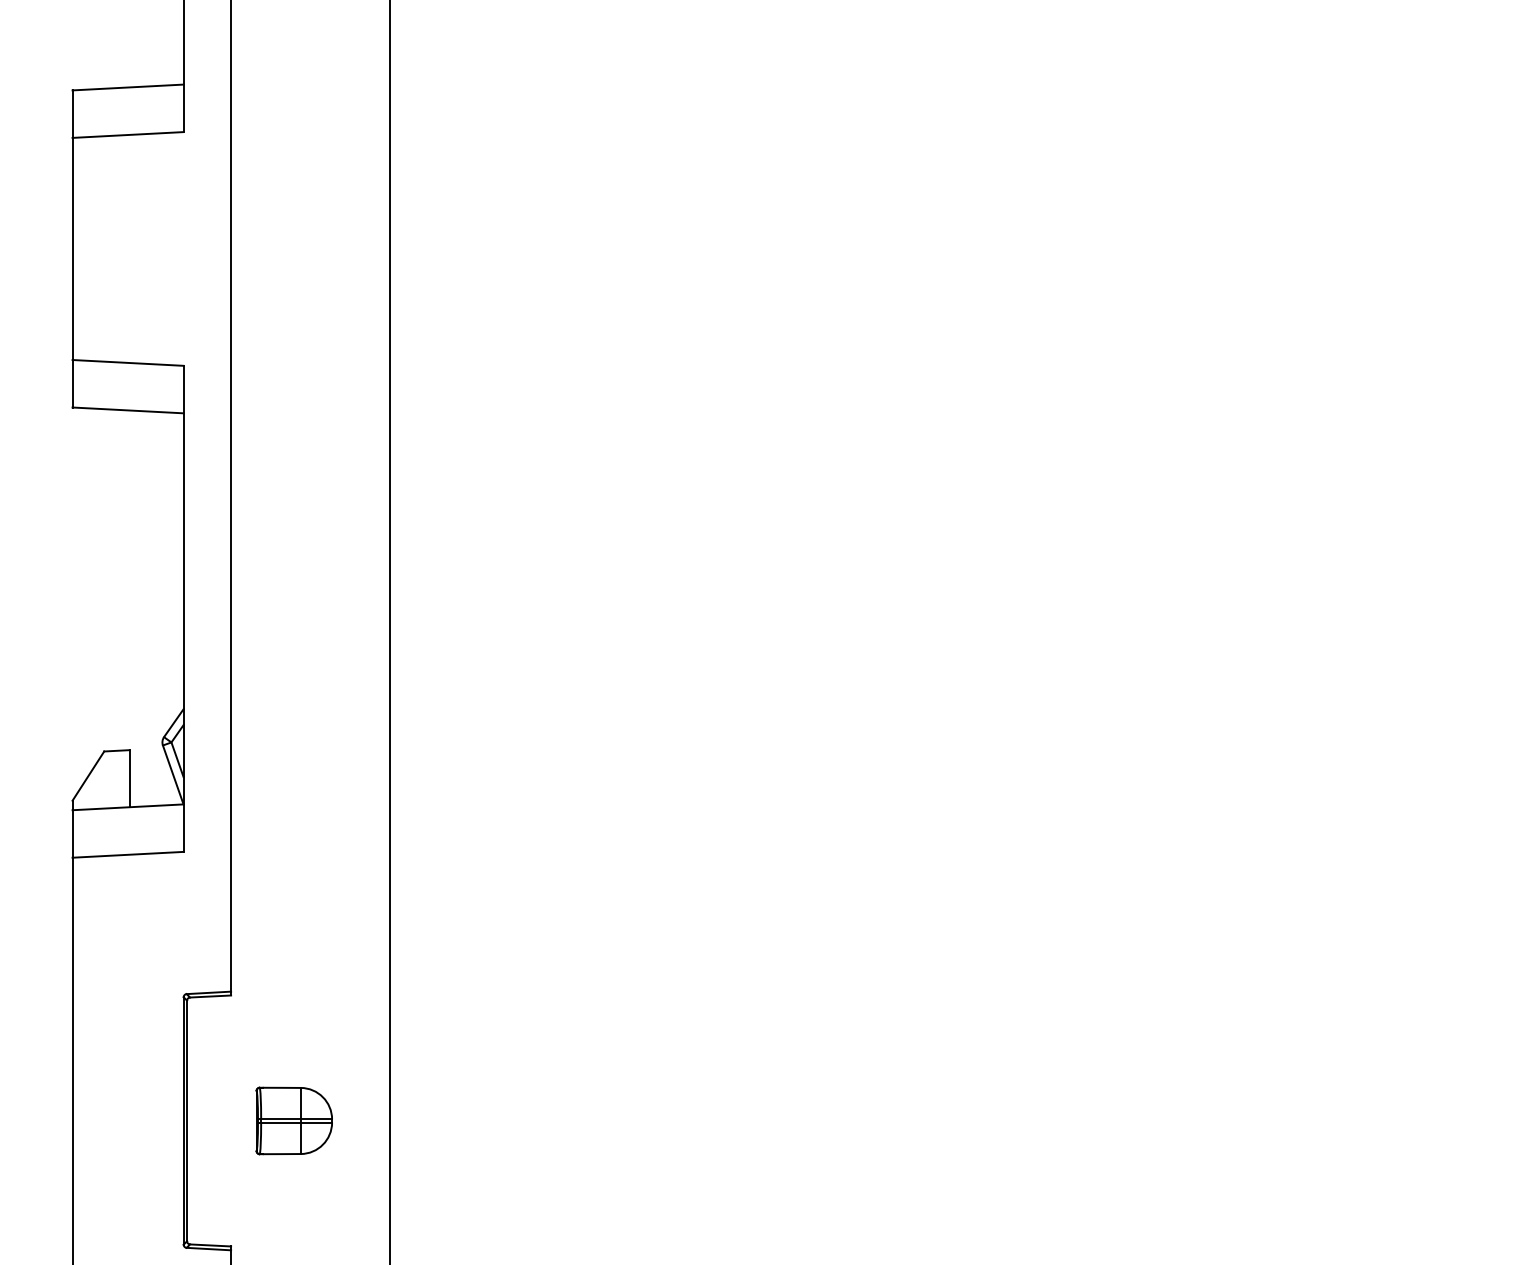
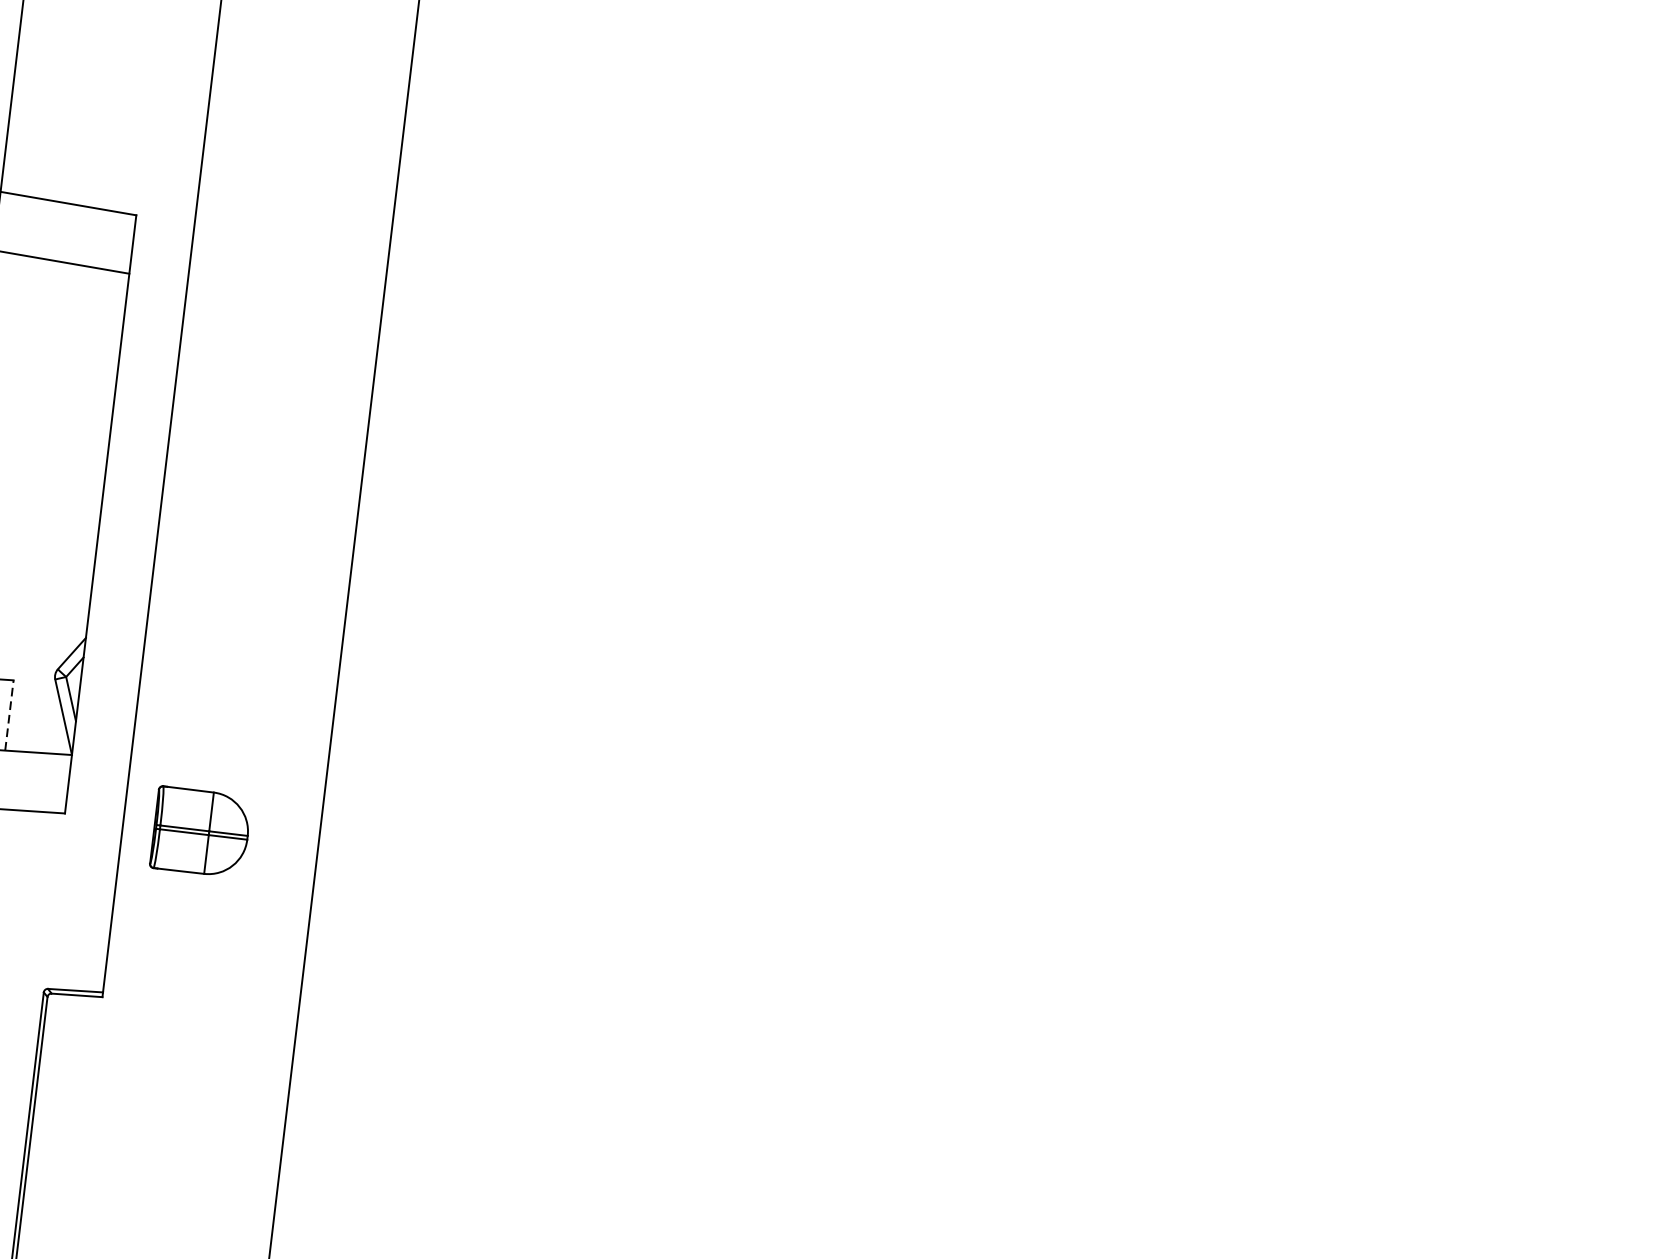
line: (129, 778) -> (9, 715), solid -> dashed
part: (293, 1120) -> (200, 831), moved

